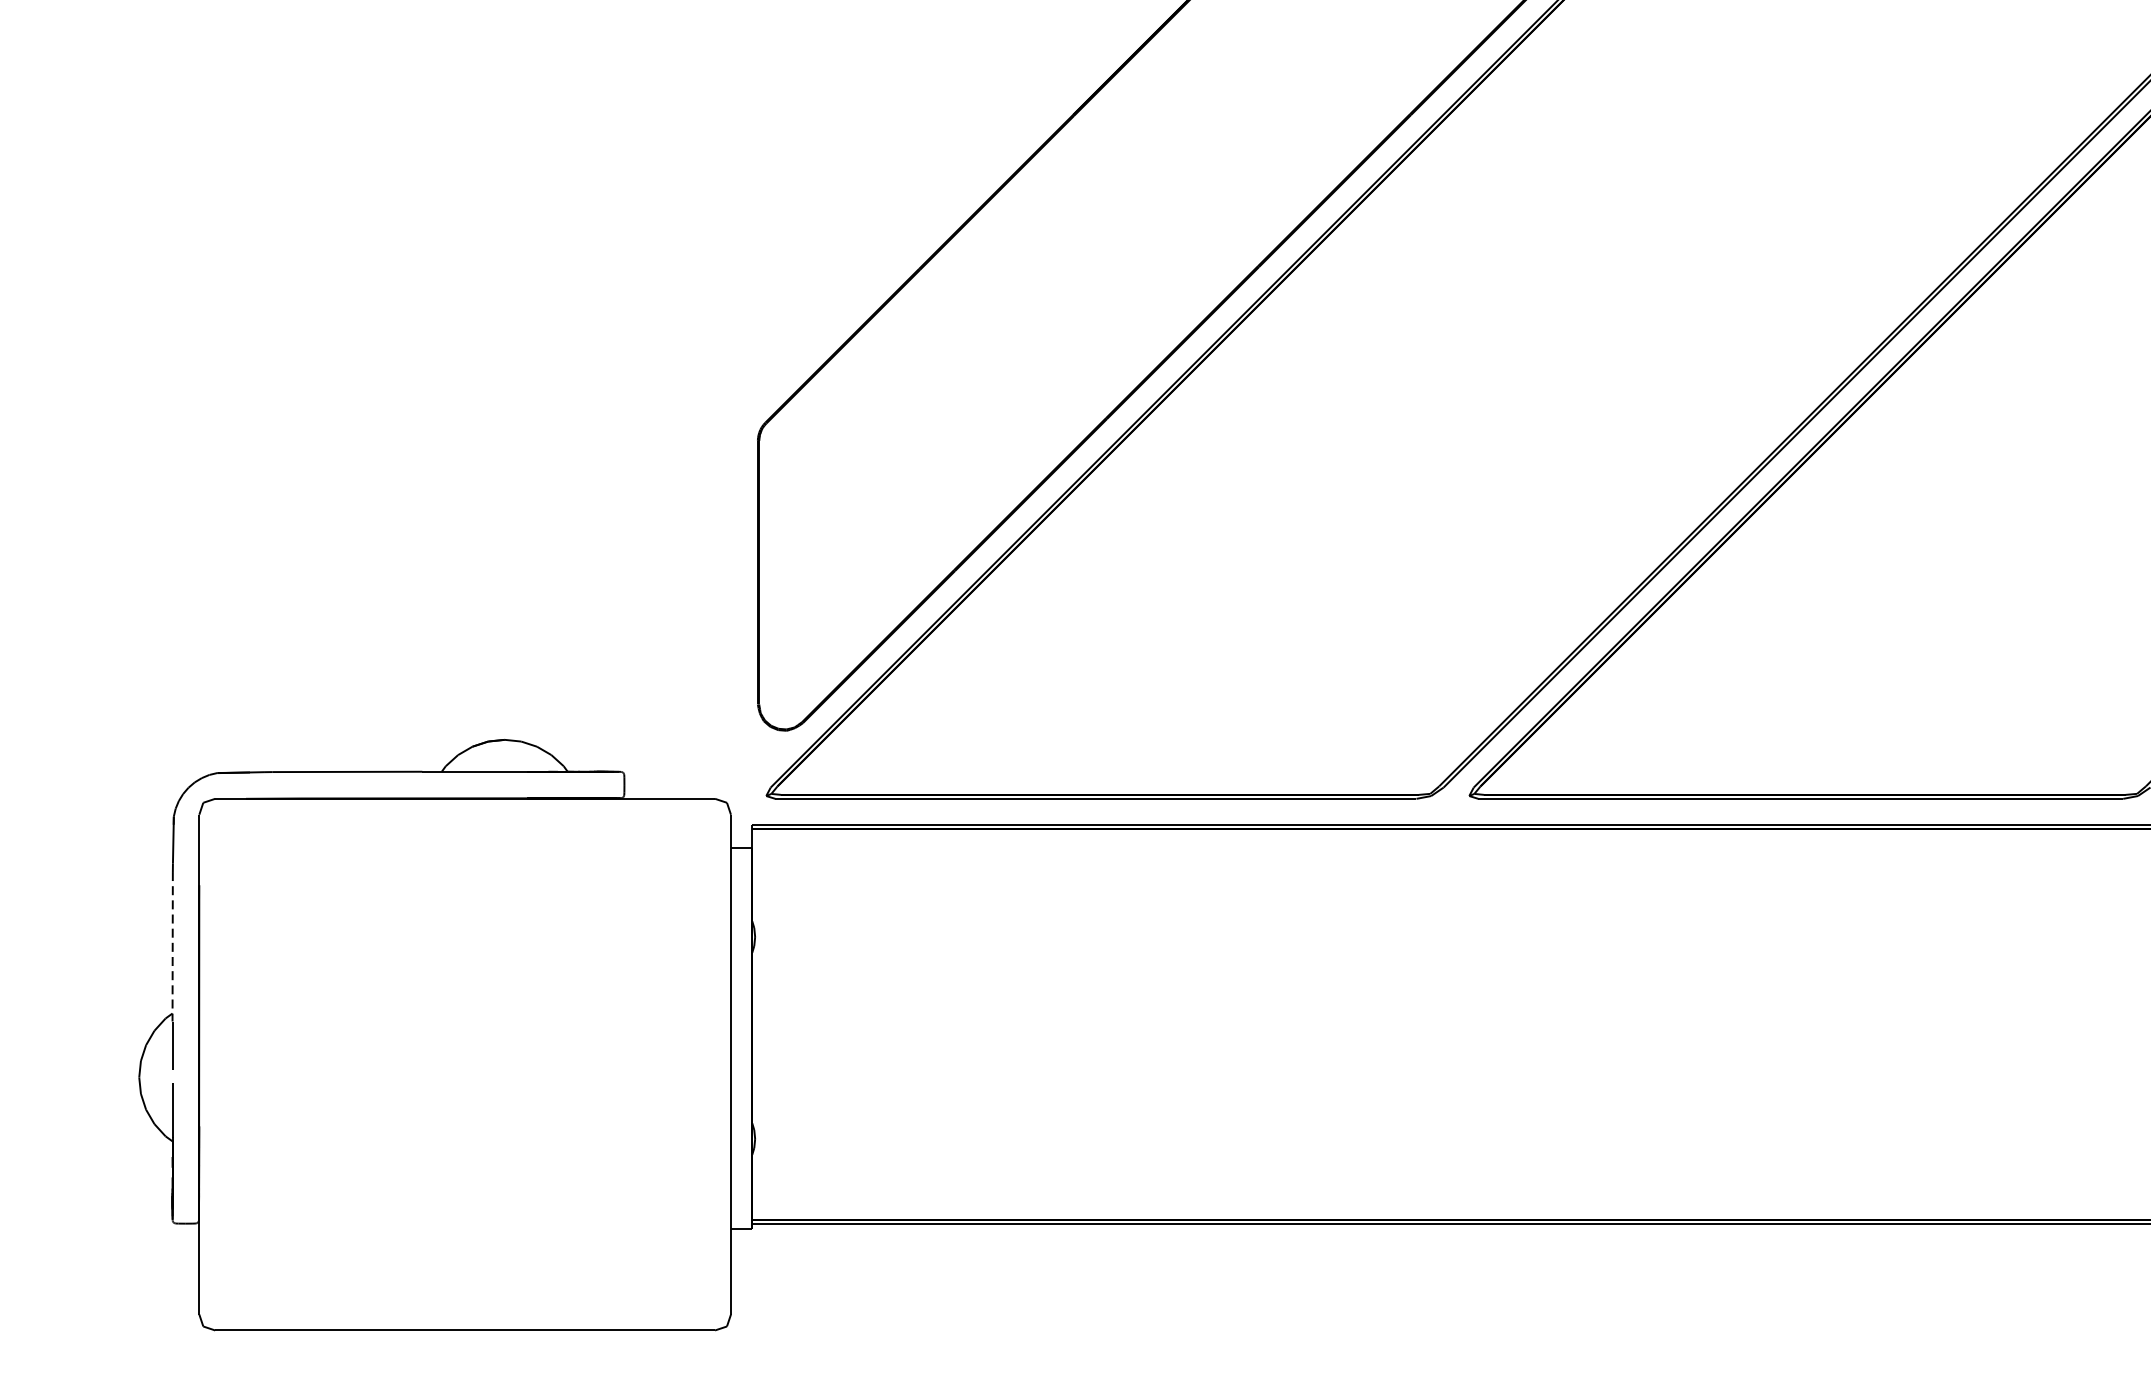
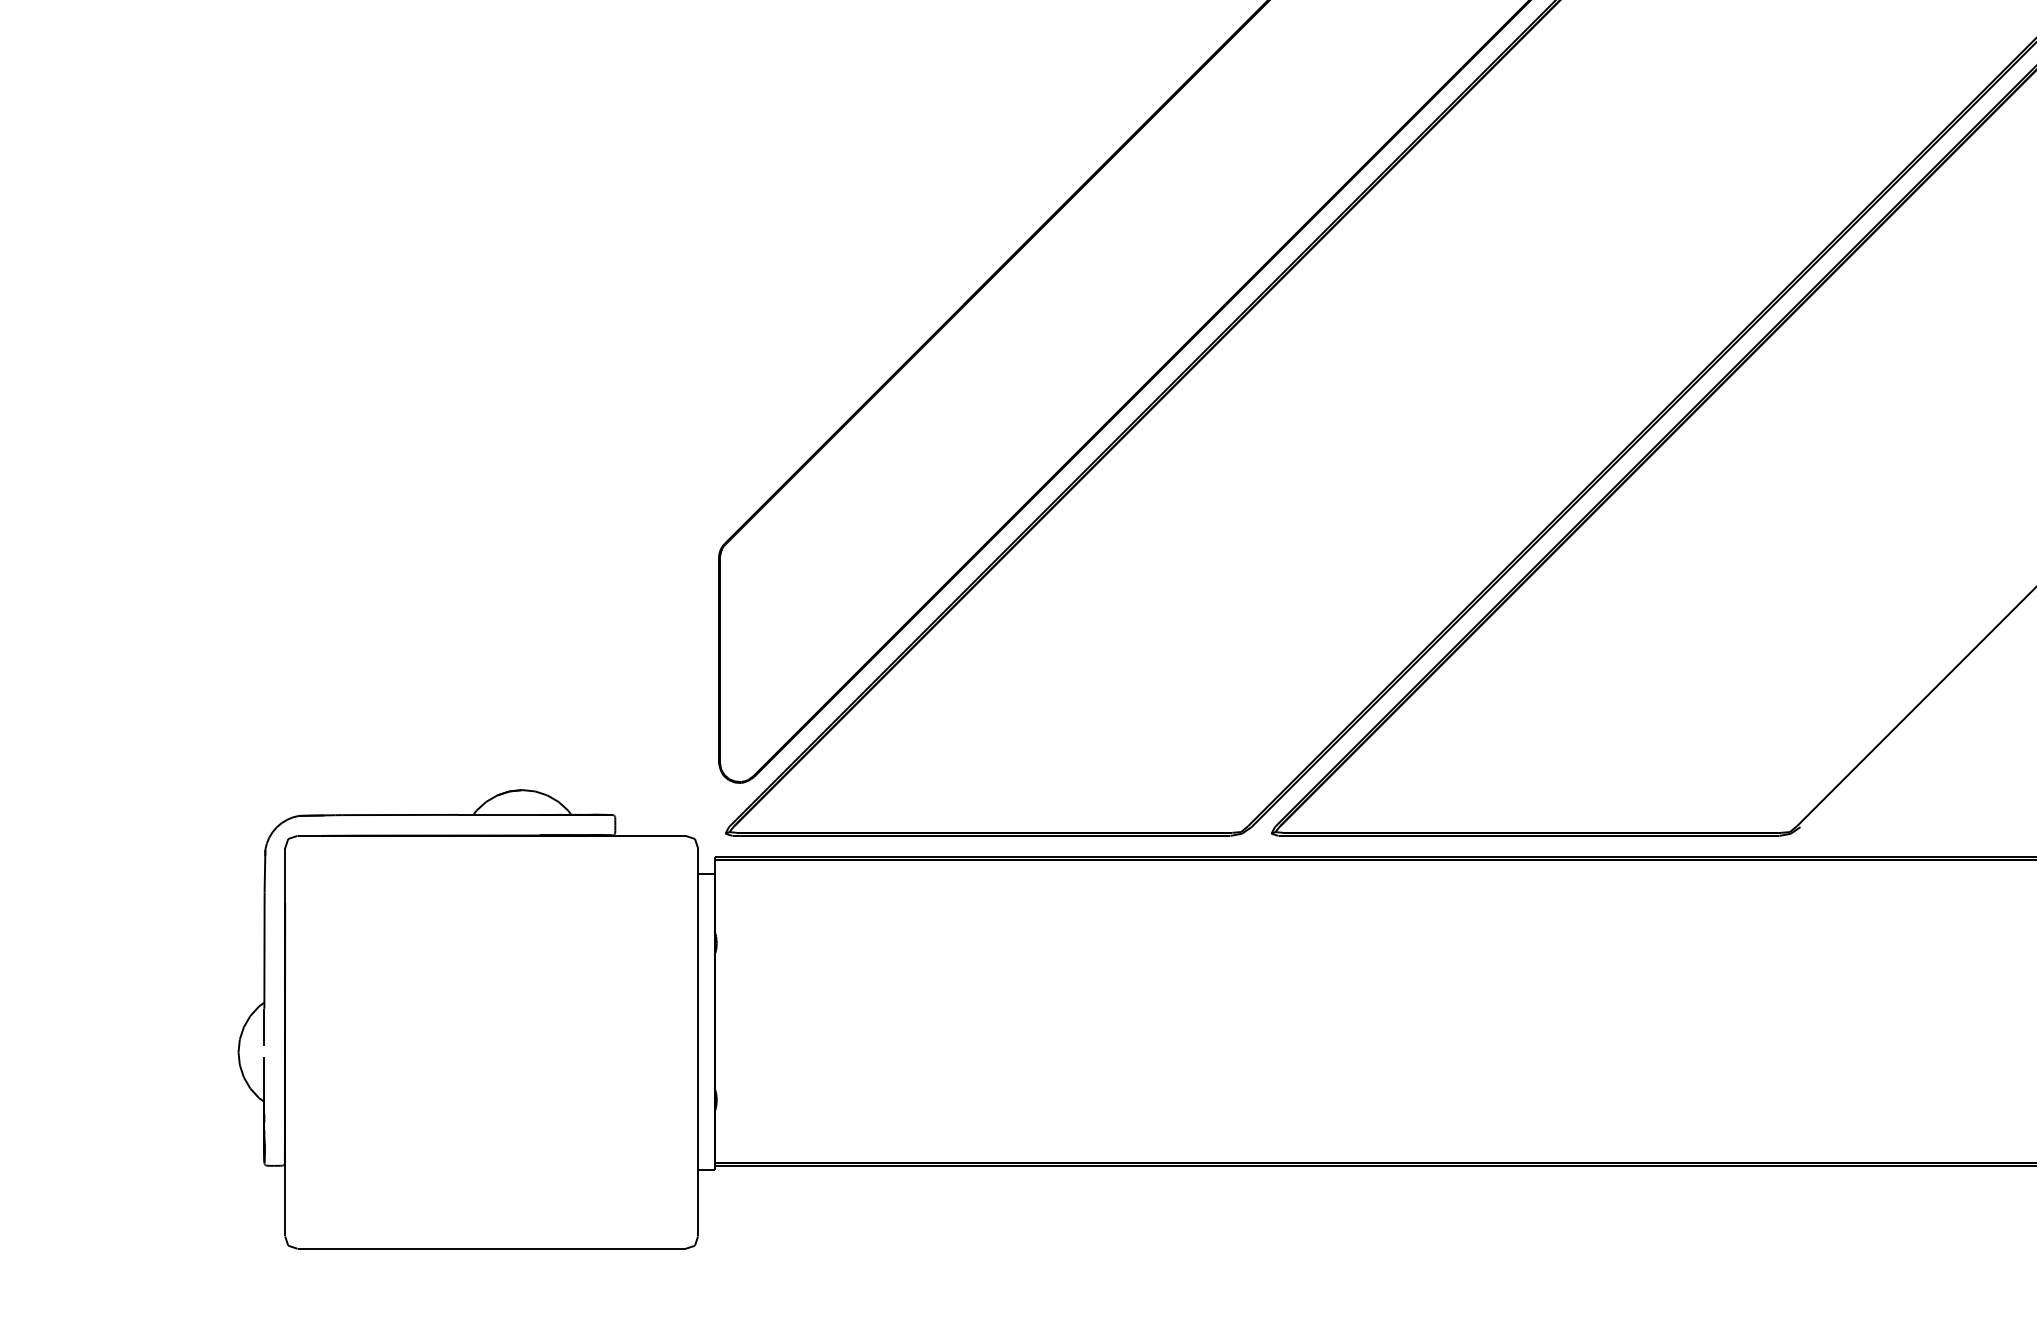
line: (172, 947) -> (264, 951), dashed -> solid

